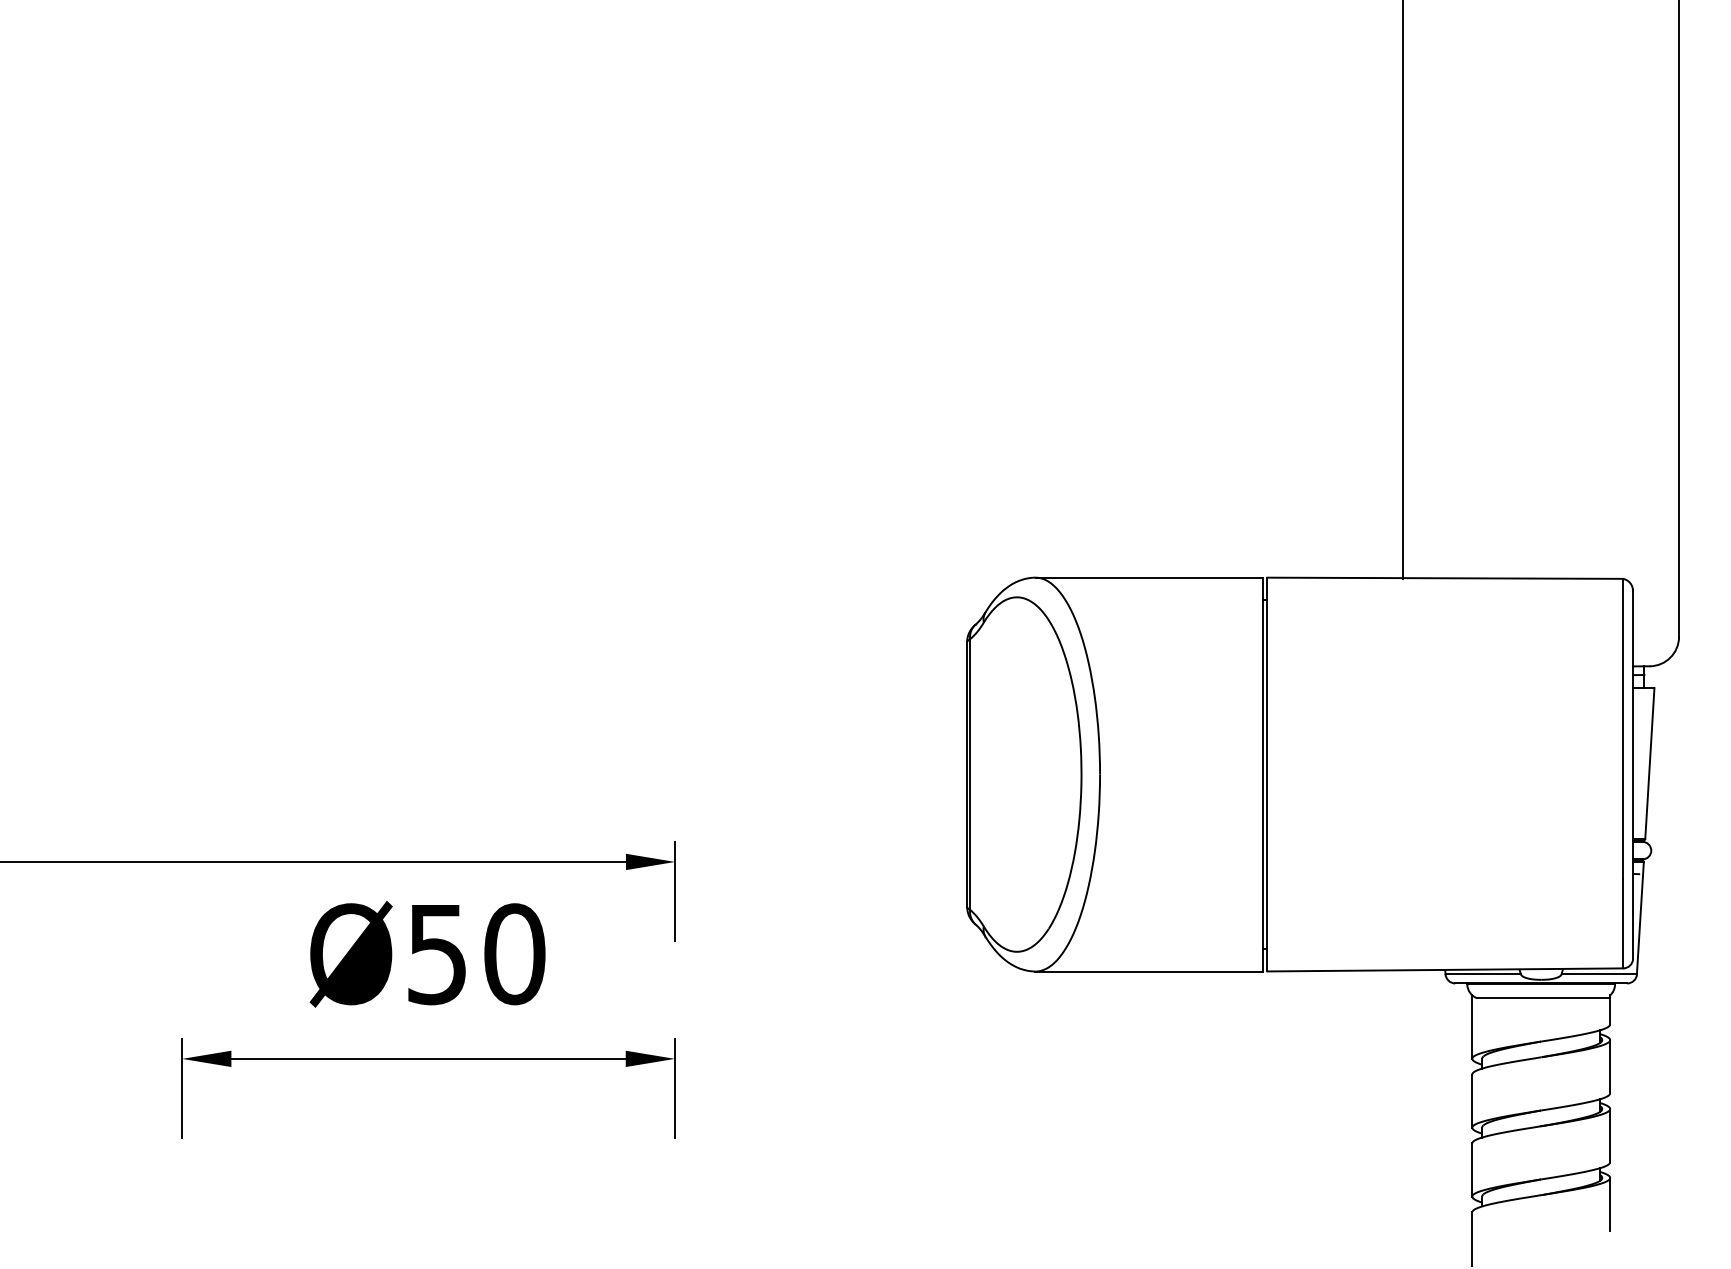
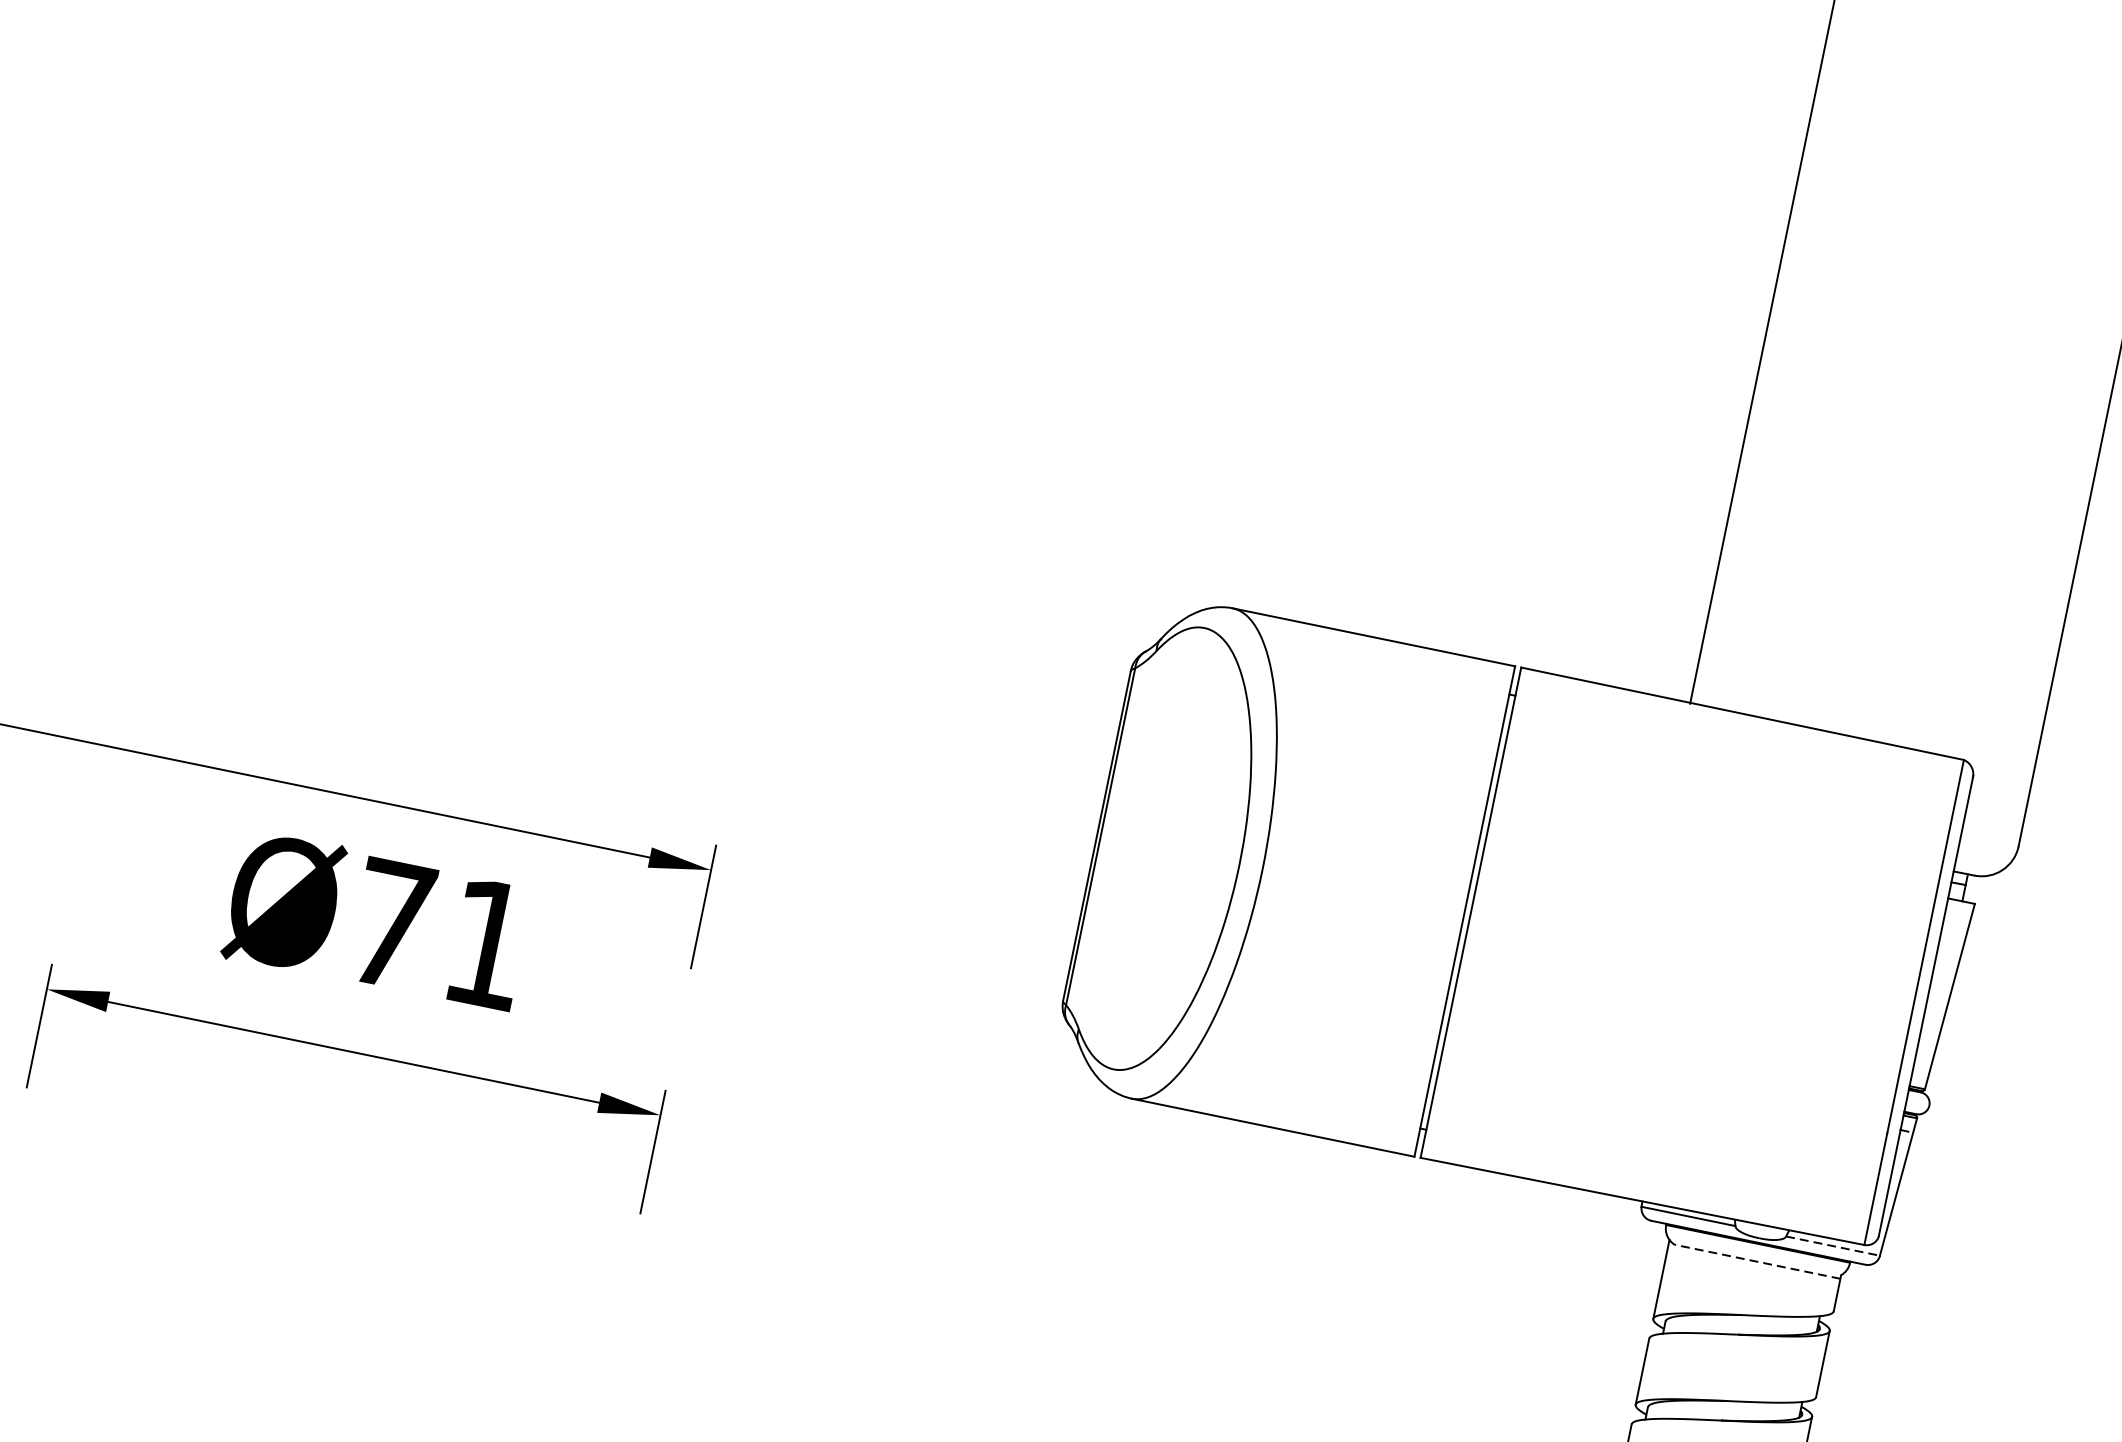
text: (476, 954) -> (440, 934), Ø50 -> Ø71
line: (1599, 974) -> (1833, 1246), solid -> dashed
line: (1543, 998) -> (1757, 1262), solid -> dashed

